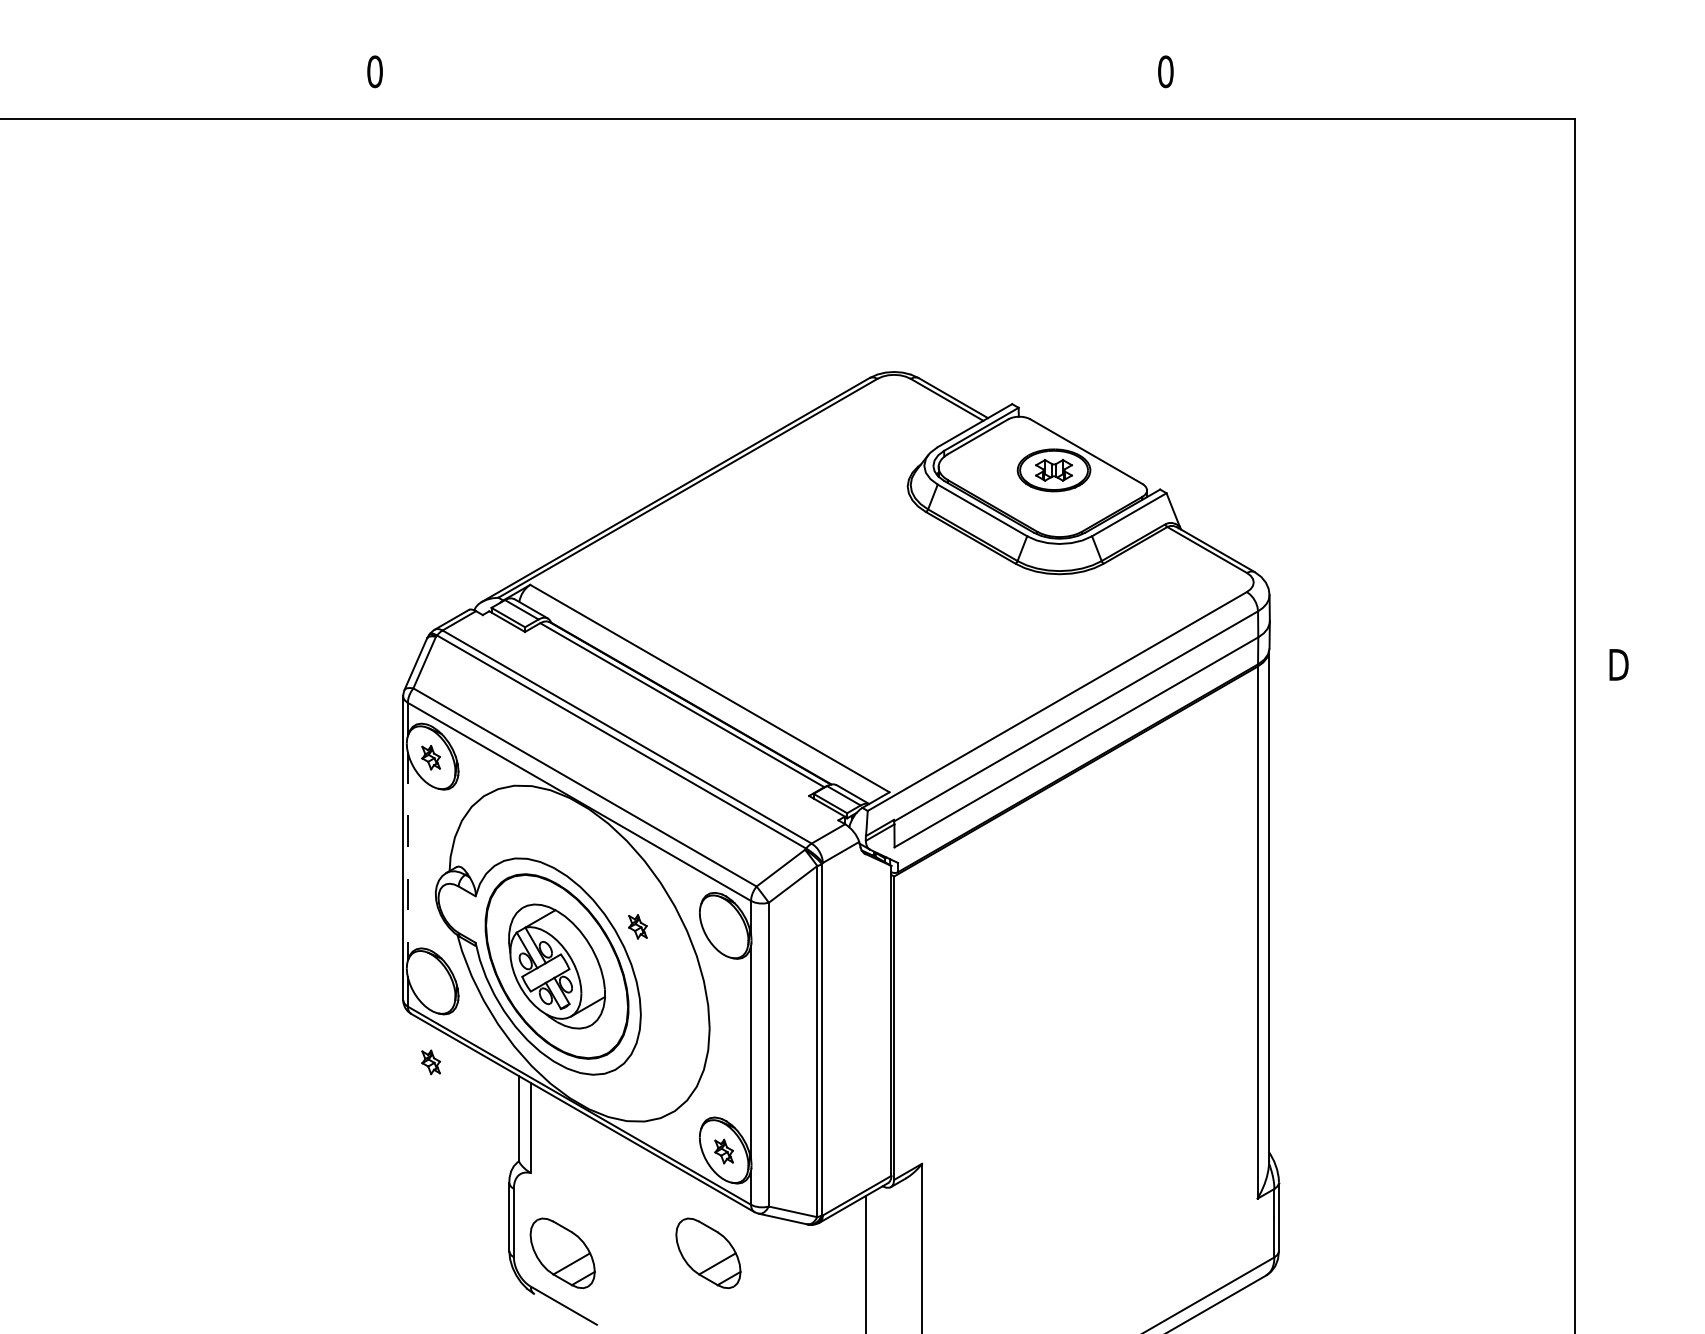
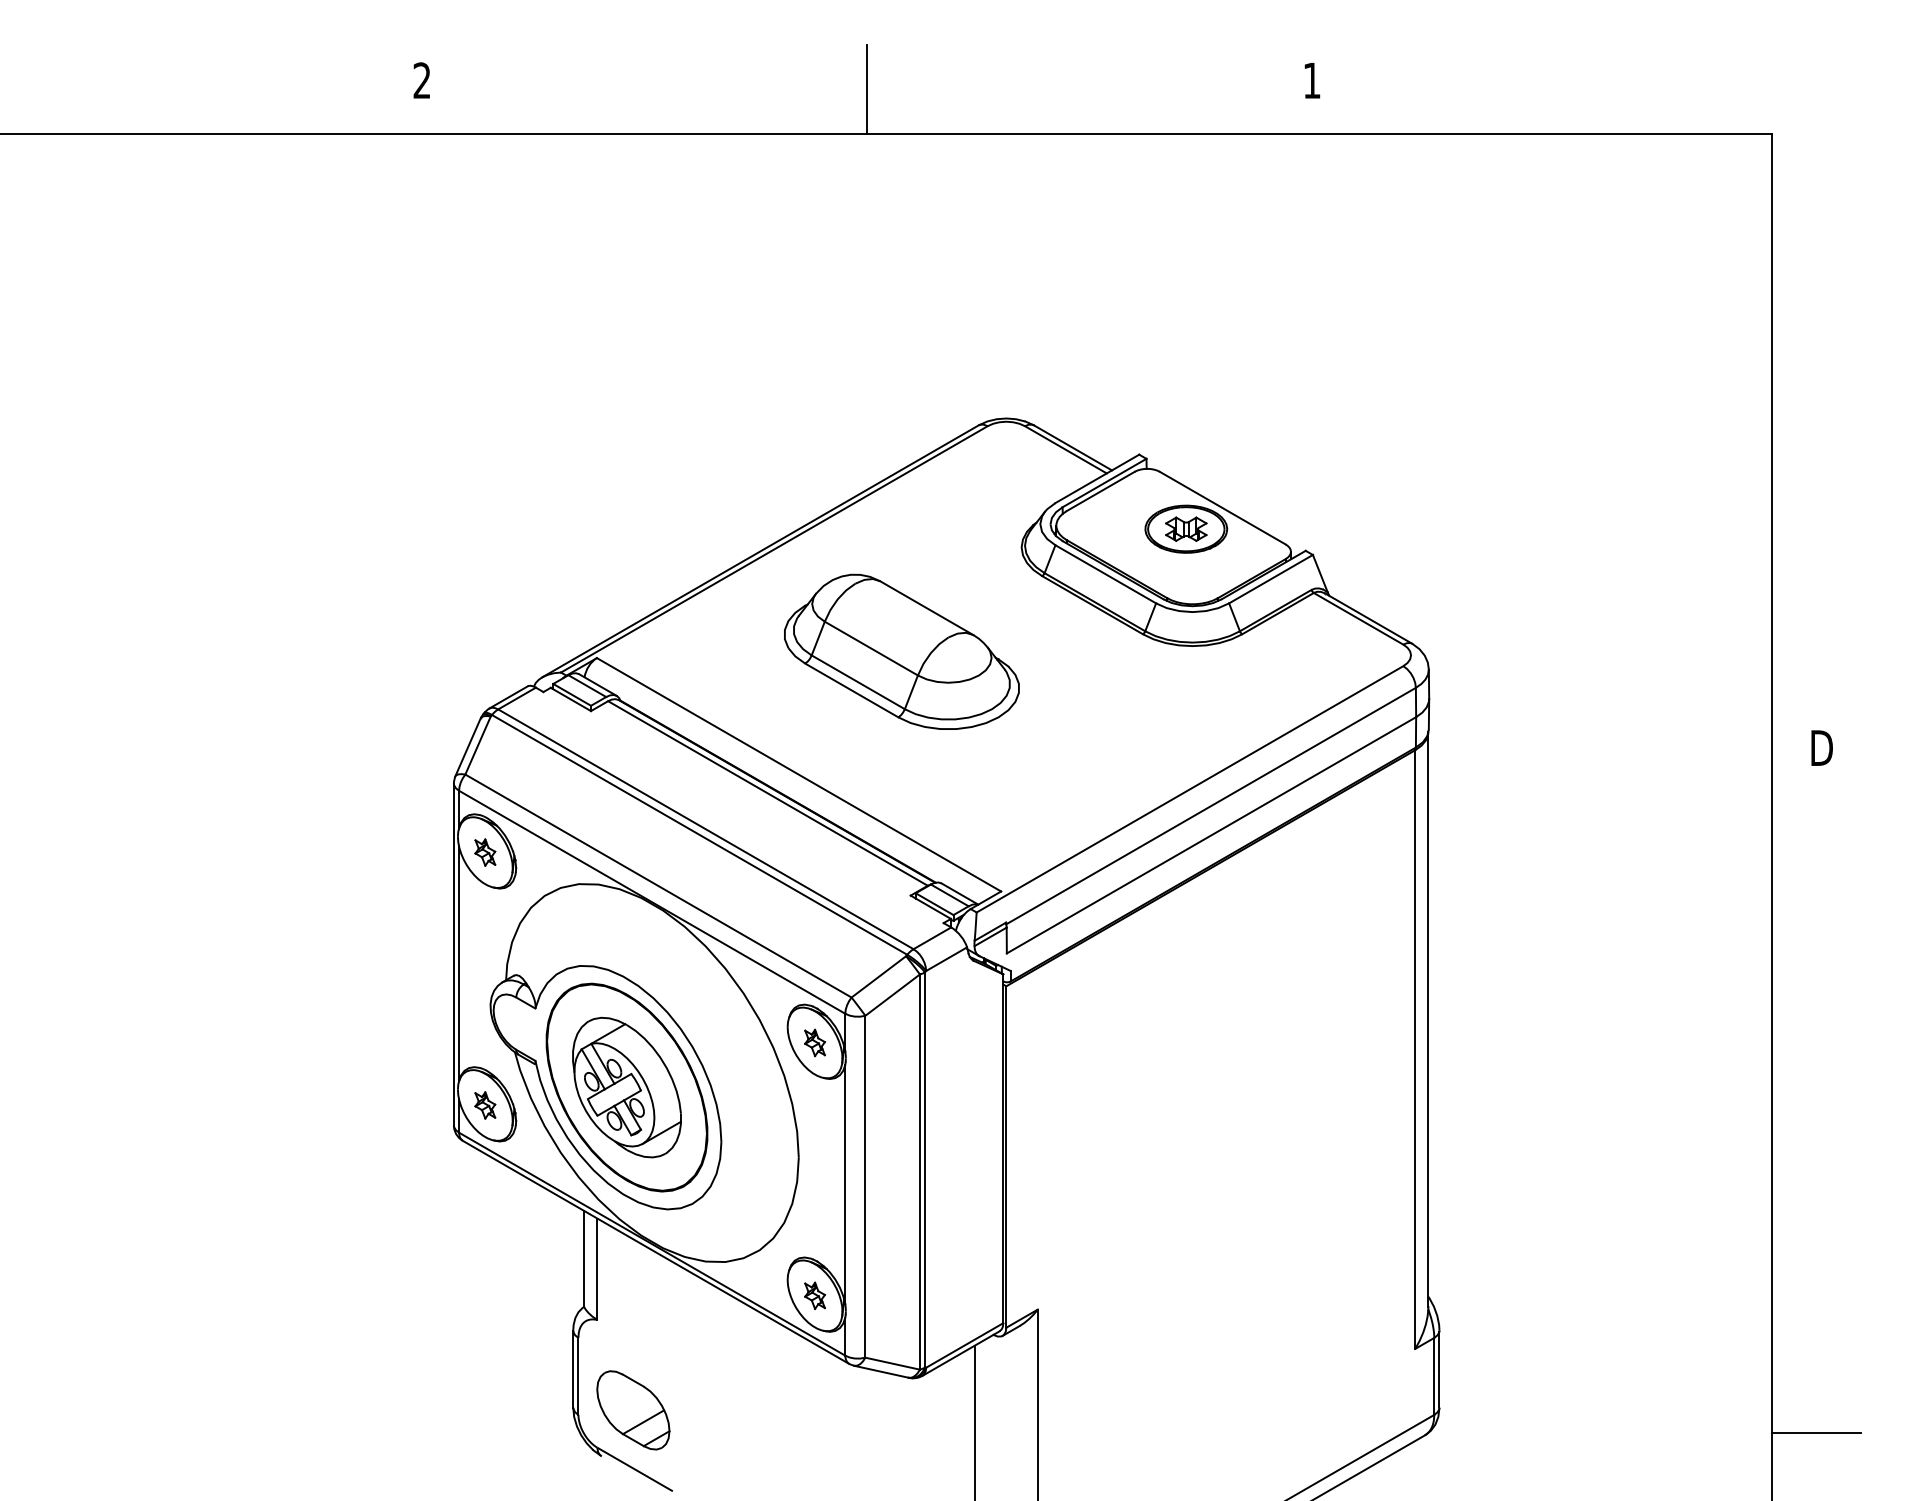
text: (375, 71) -> (422, 80), 0 -> 2
text: (1165, 71) -> (1311, 80), 0 -> 1
line: (770, 79) -> (867, 89), added
part: (800, 579) -> (901, 651), added
line: (408, 856) -> (459, 963), dashed -> solid
part: (637, 926) -> (814, 1042), moved
part: (431, 1062) -> (485, 1105), moved
part: (708, 1253) -> (797, 1410), removed
line: (1614, 1273) -> (1816, 1433), added

